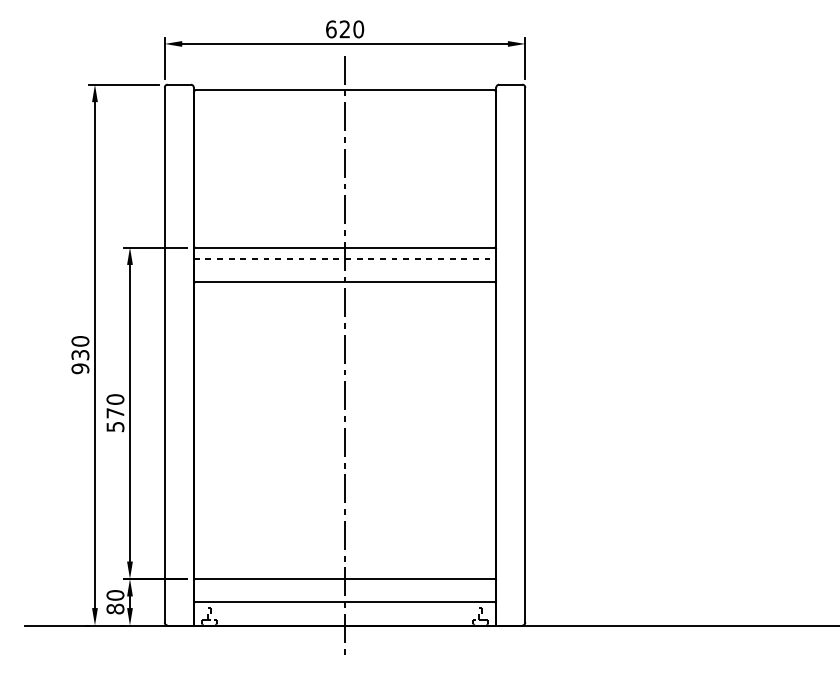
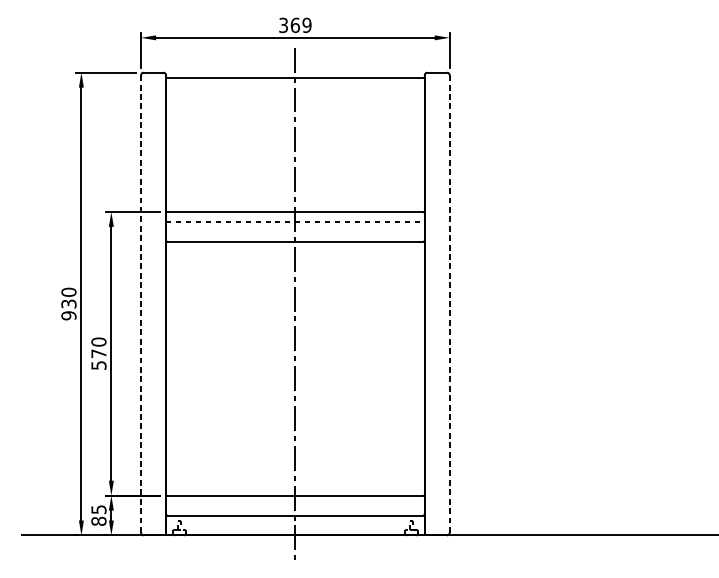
text: (345, 29) -> (295, 25), 620 -> 369
line: (164, 354) -> (140, 303), solid -> dashed
line: (525, 354) -> (449, 303), solid -> dashed
text: (115, 595) -> (98, 509), 80 -> 85

